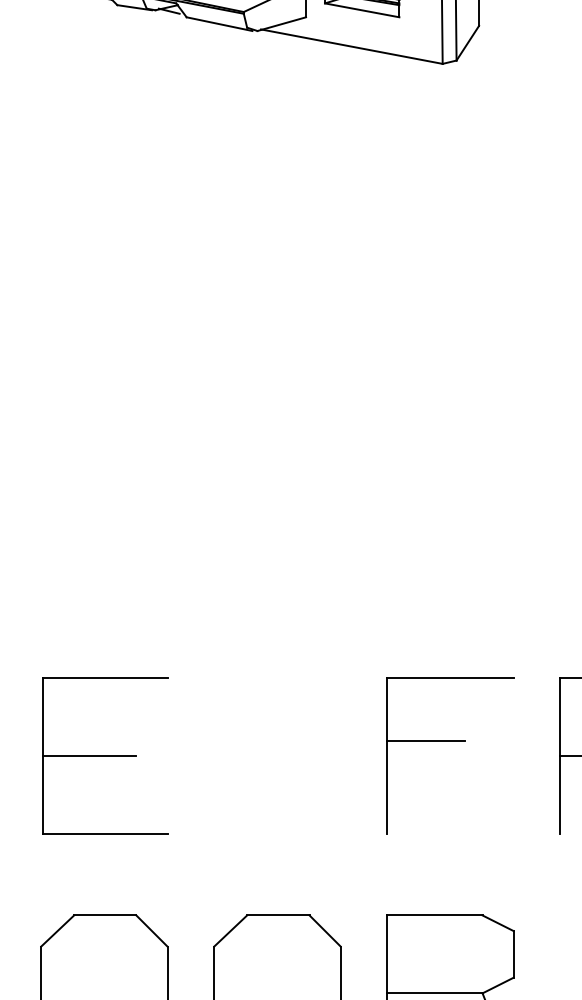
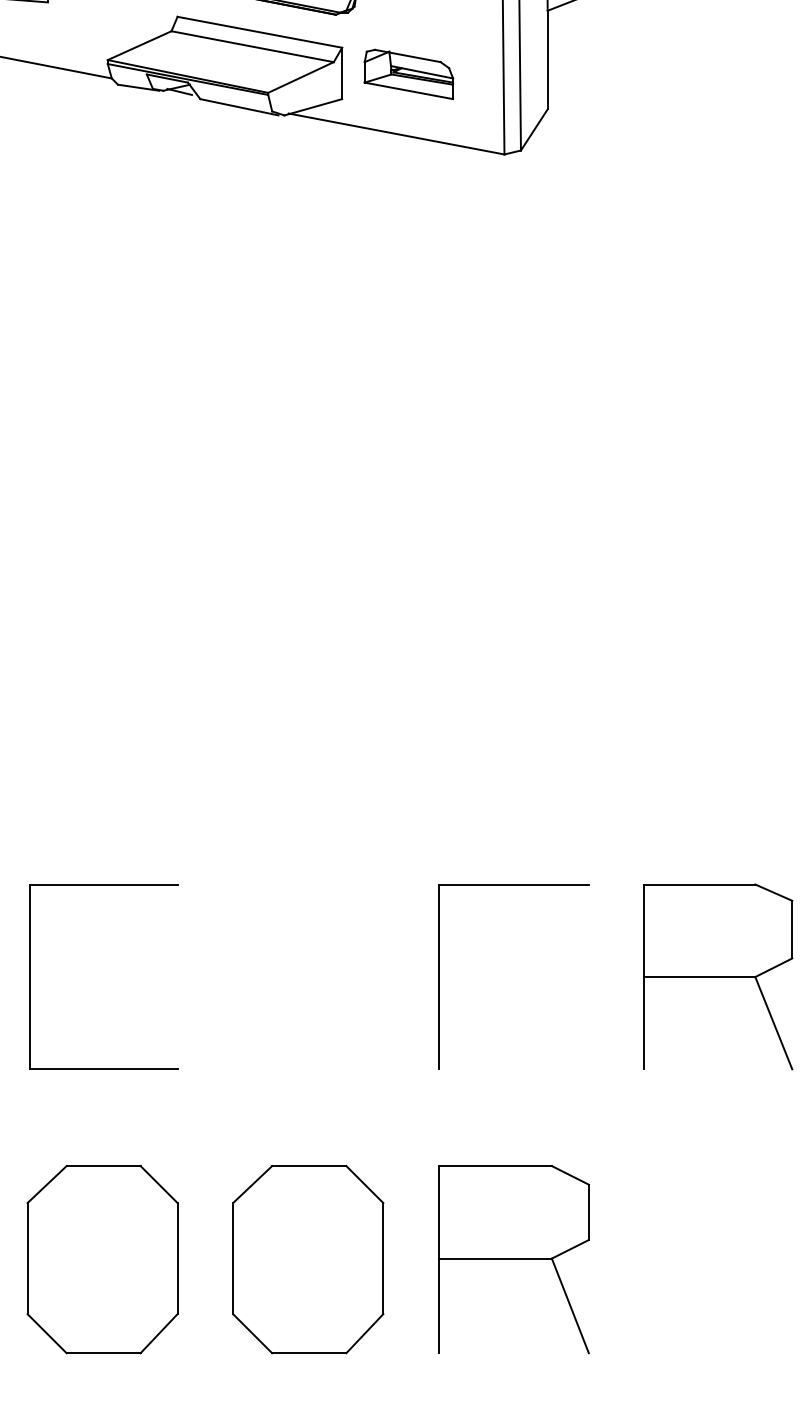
line: (425, 740) -> (484, 958), removed
line: (89, 756) -> (84, 977), removed

